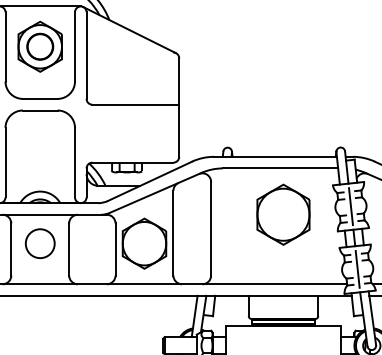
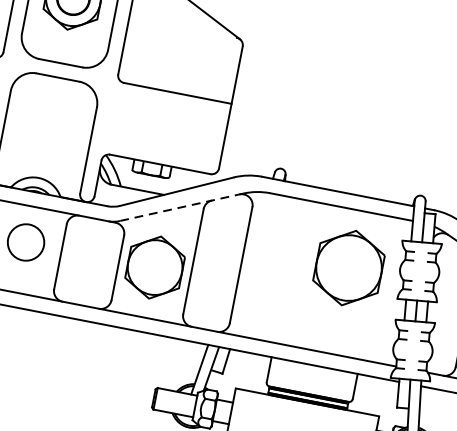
line: (155, 192) -> (181, 206), solid -> dashed
line: (350, 206) -> (419, 271), removed
part: (283, 214) -> (349, 267), moved
line: (357, 268) -> (412, 349), removed

